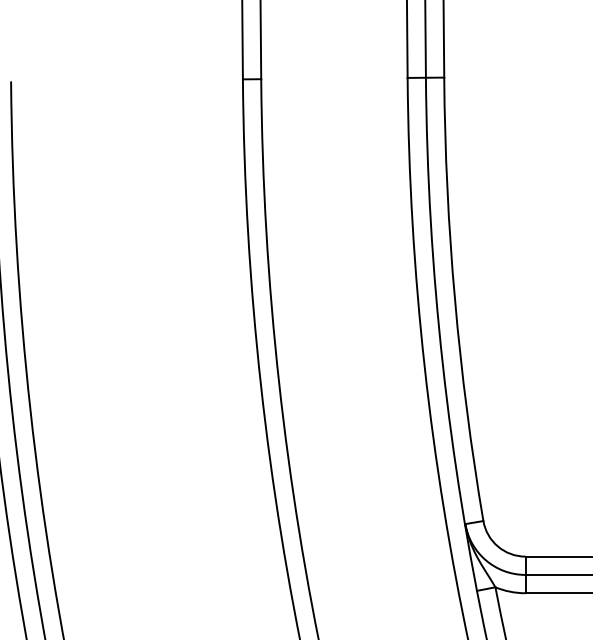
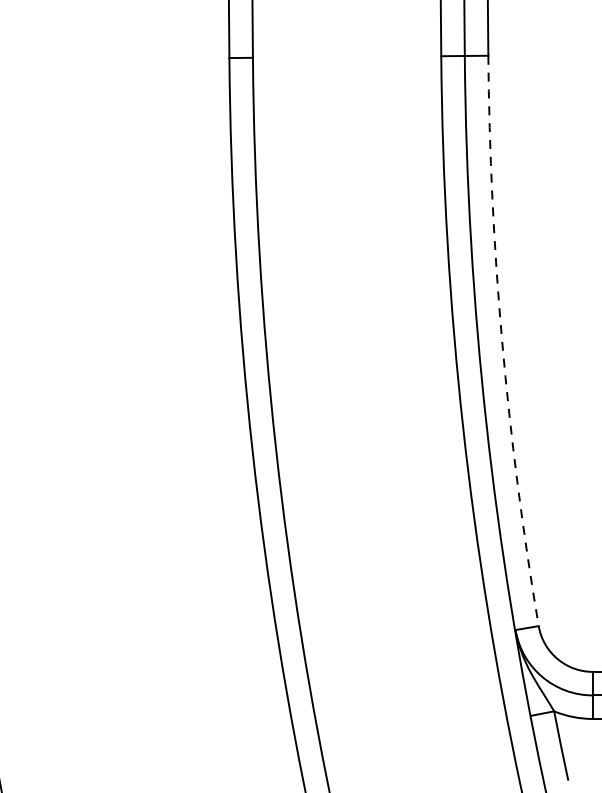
arc: (455, 300) -> (502, 342), solid -> dashed

